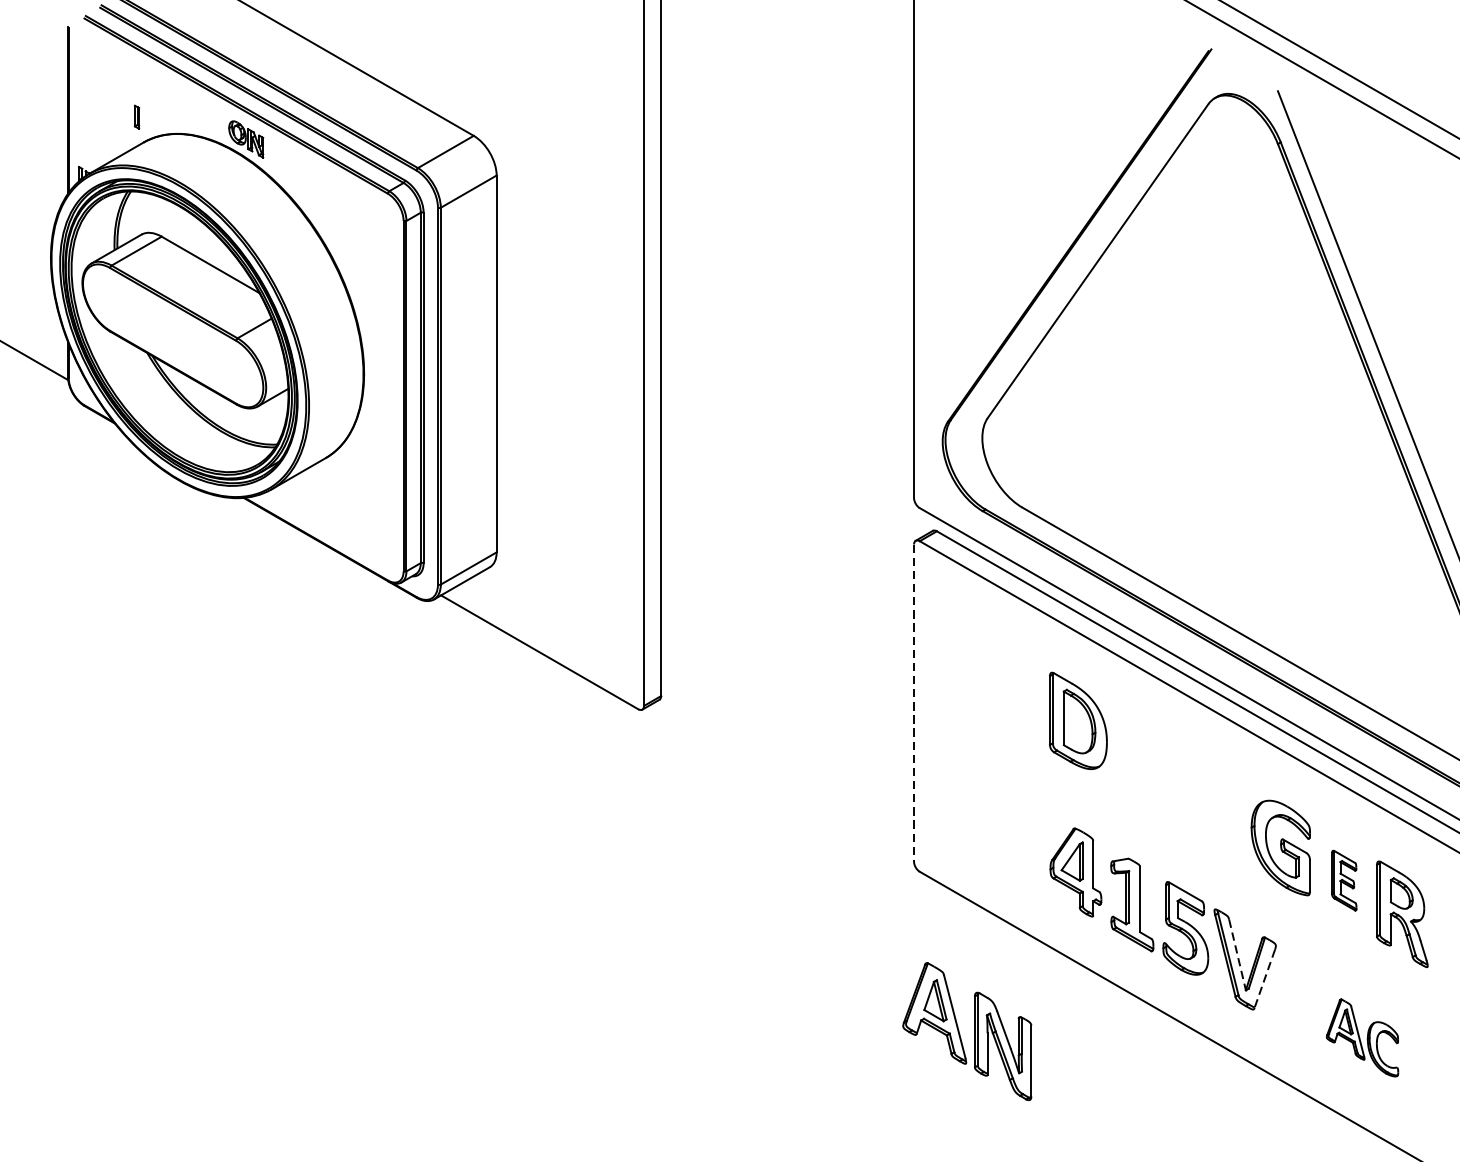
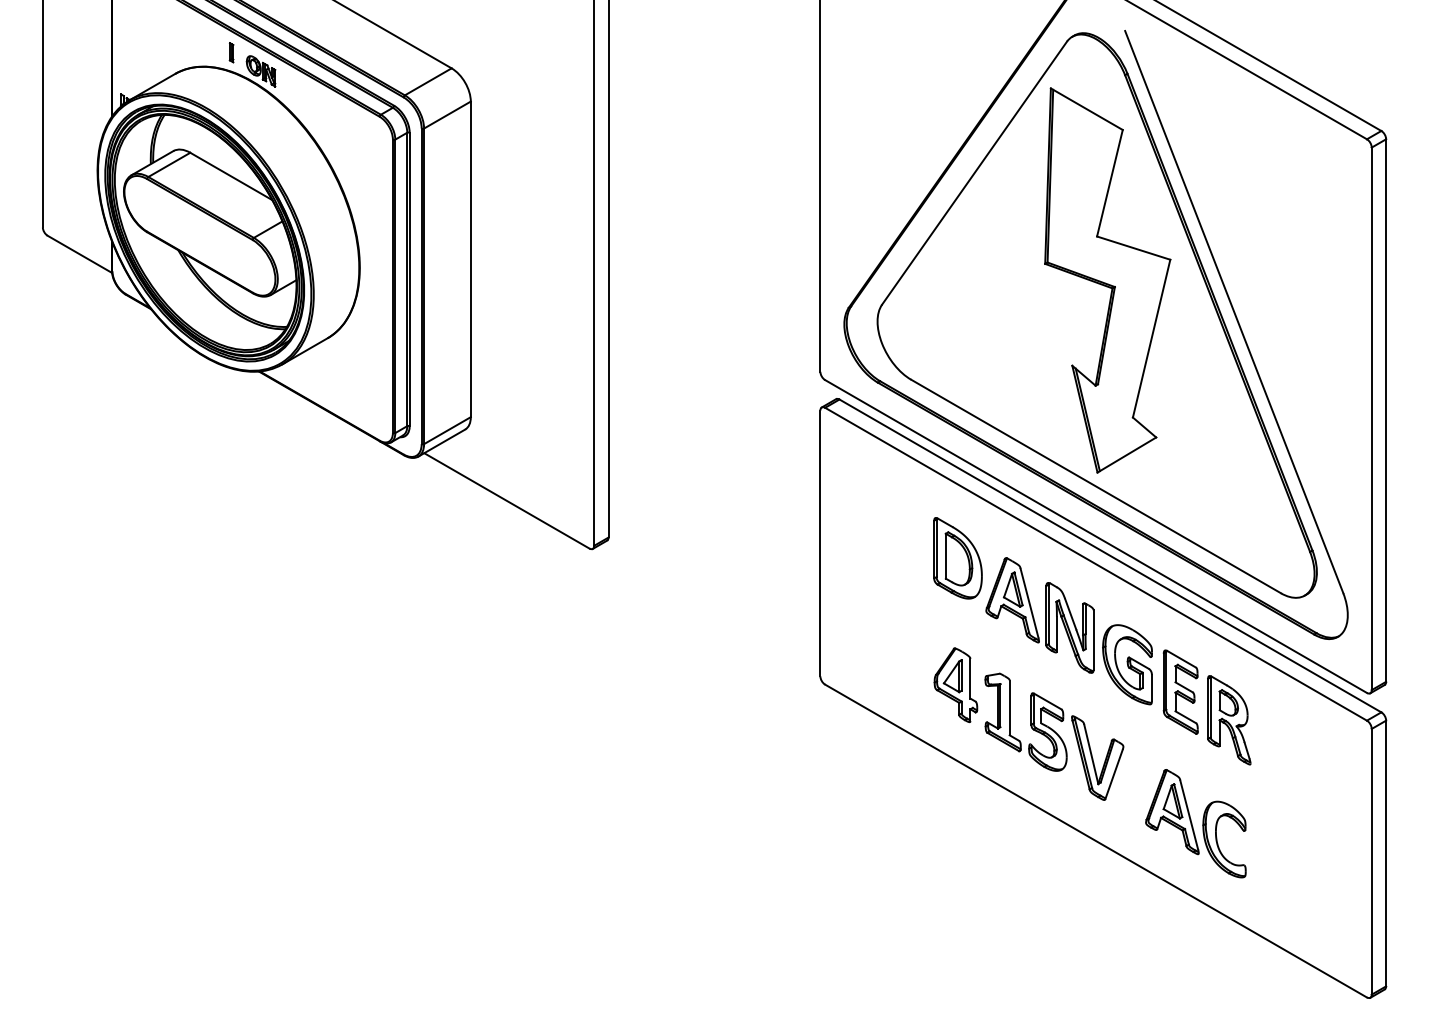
part: (136, 116) -> (231, 52), moved
part: (1256, 389) -> (1107, 280), added
line: (914, 703) -> (820, 543), dashed -> solid
part: (1344, 879) -> (1180, 691), size x1.67
line: (1237, 955) -> (1091, 754), dashed -> solid
line: (1265, 979) -> (1114, 774), dashed -> solid
part: (966, 1031) -> (1039, 615), moved
part: (1361, 1037) -> (1195, 823), size x1.67

